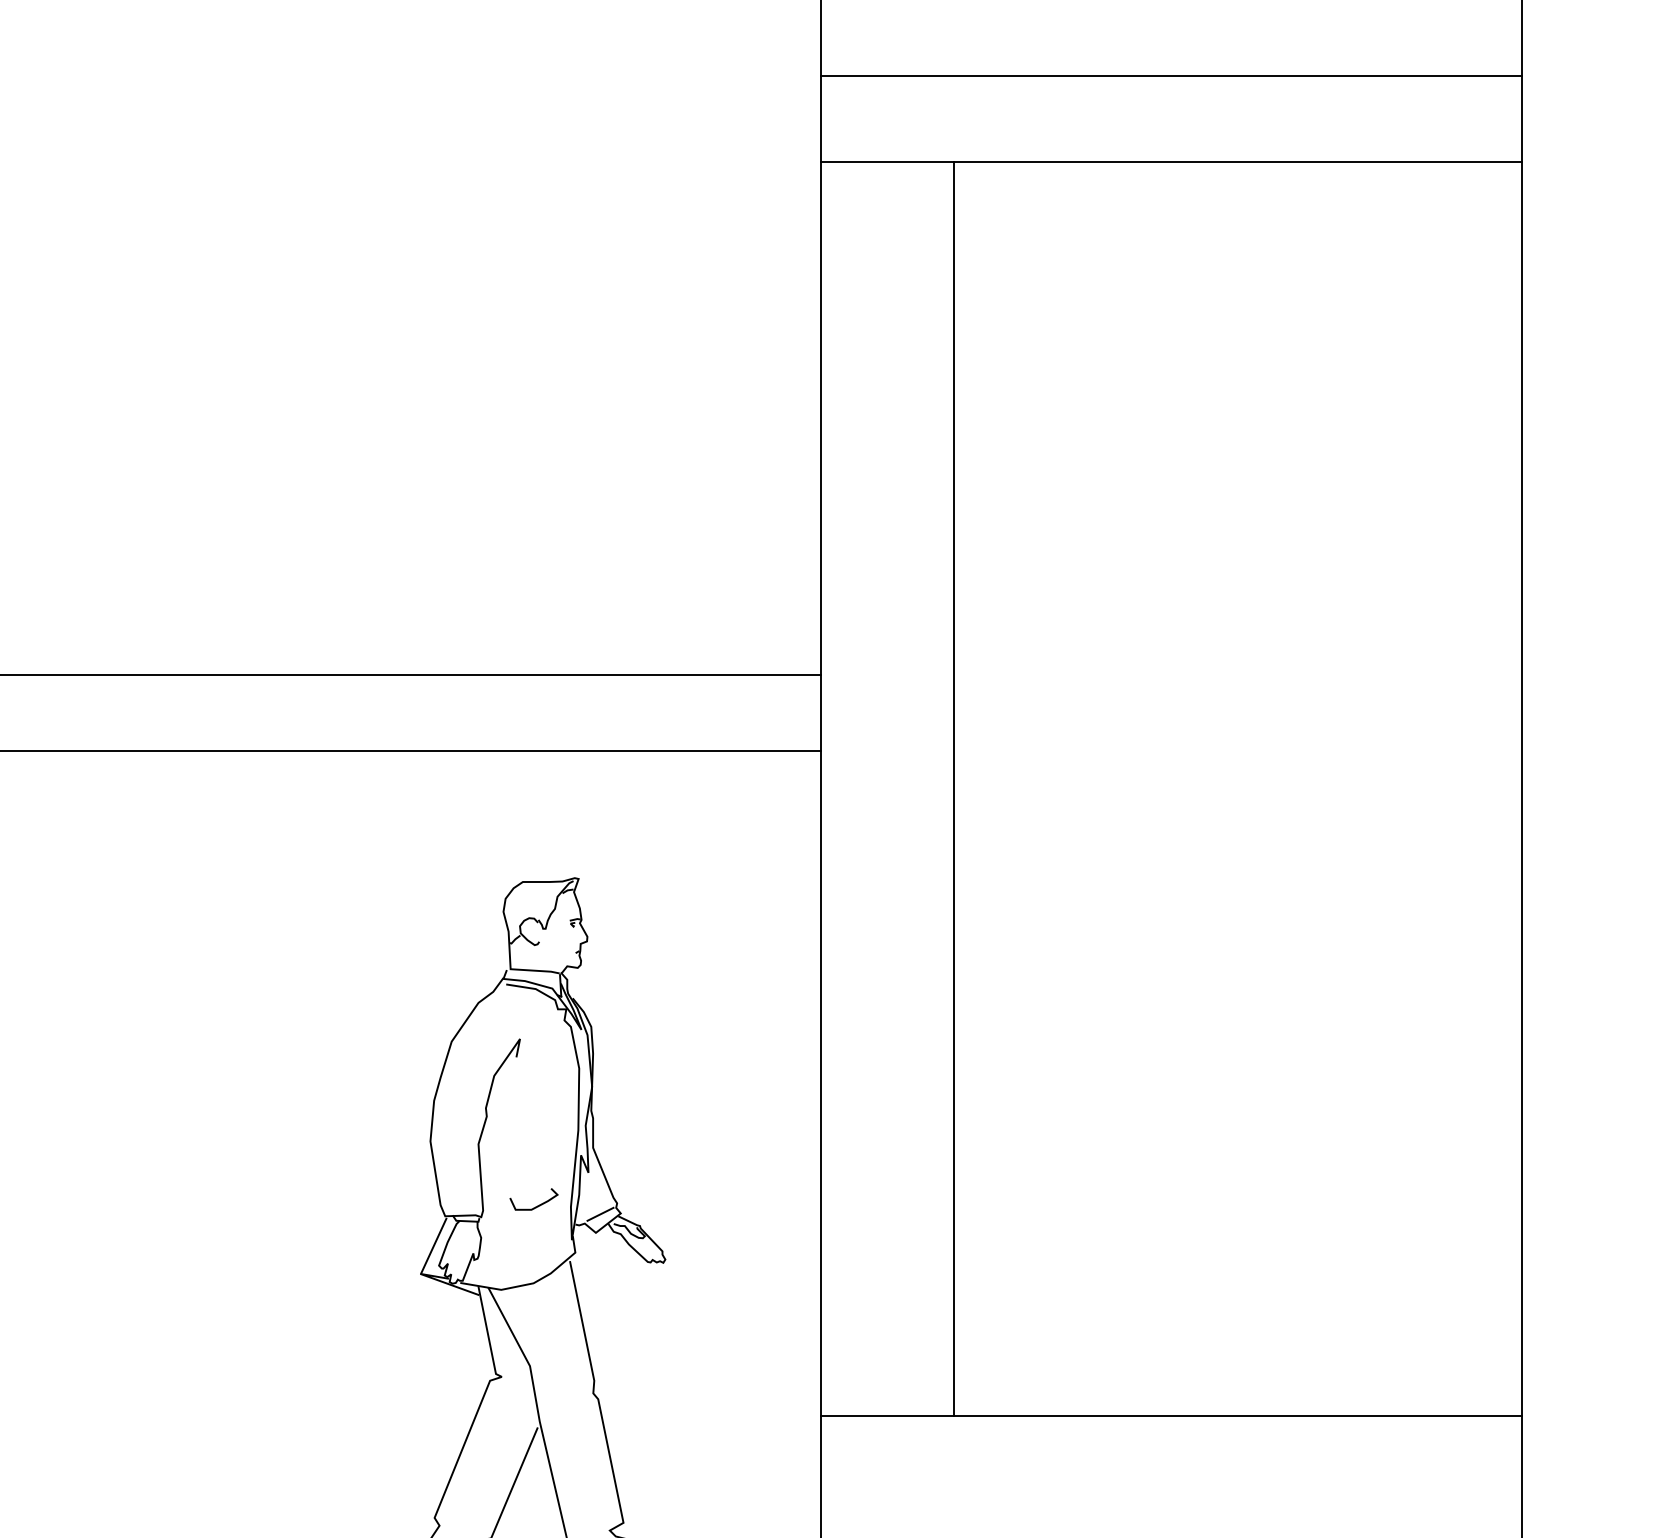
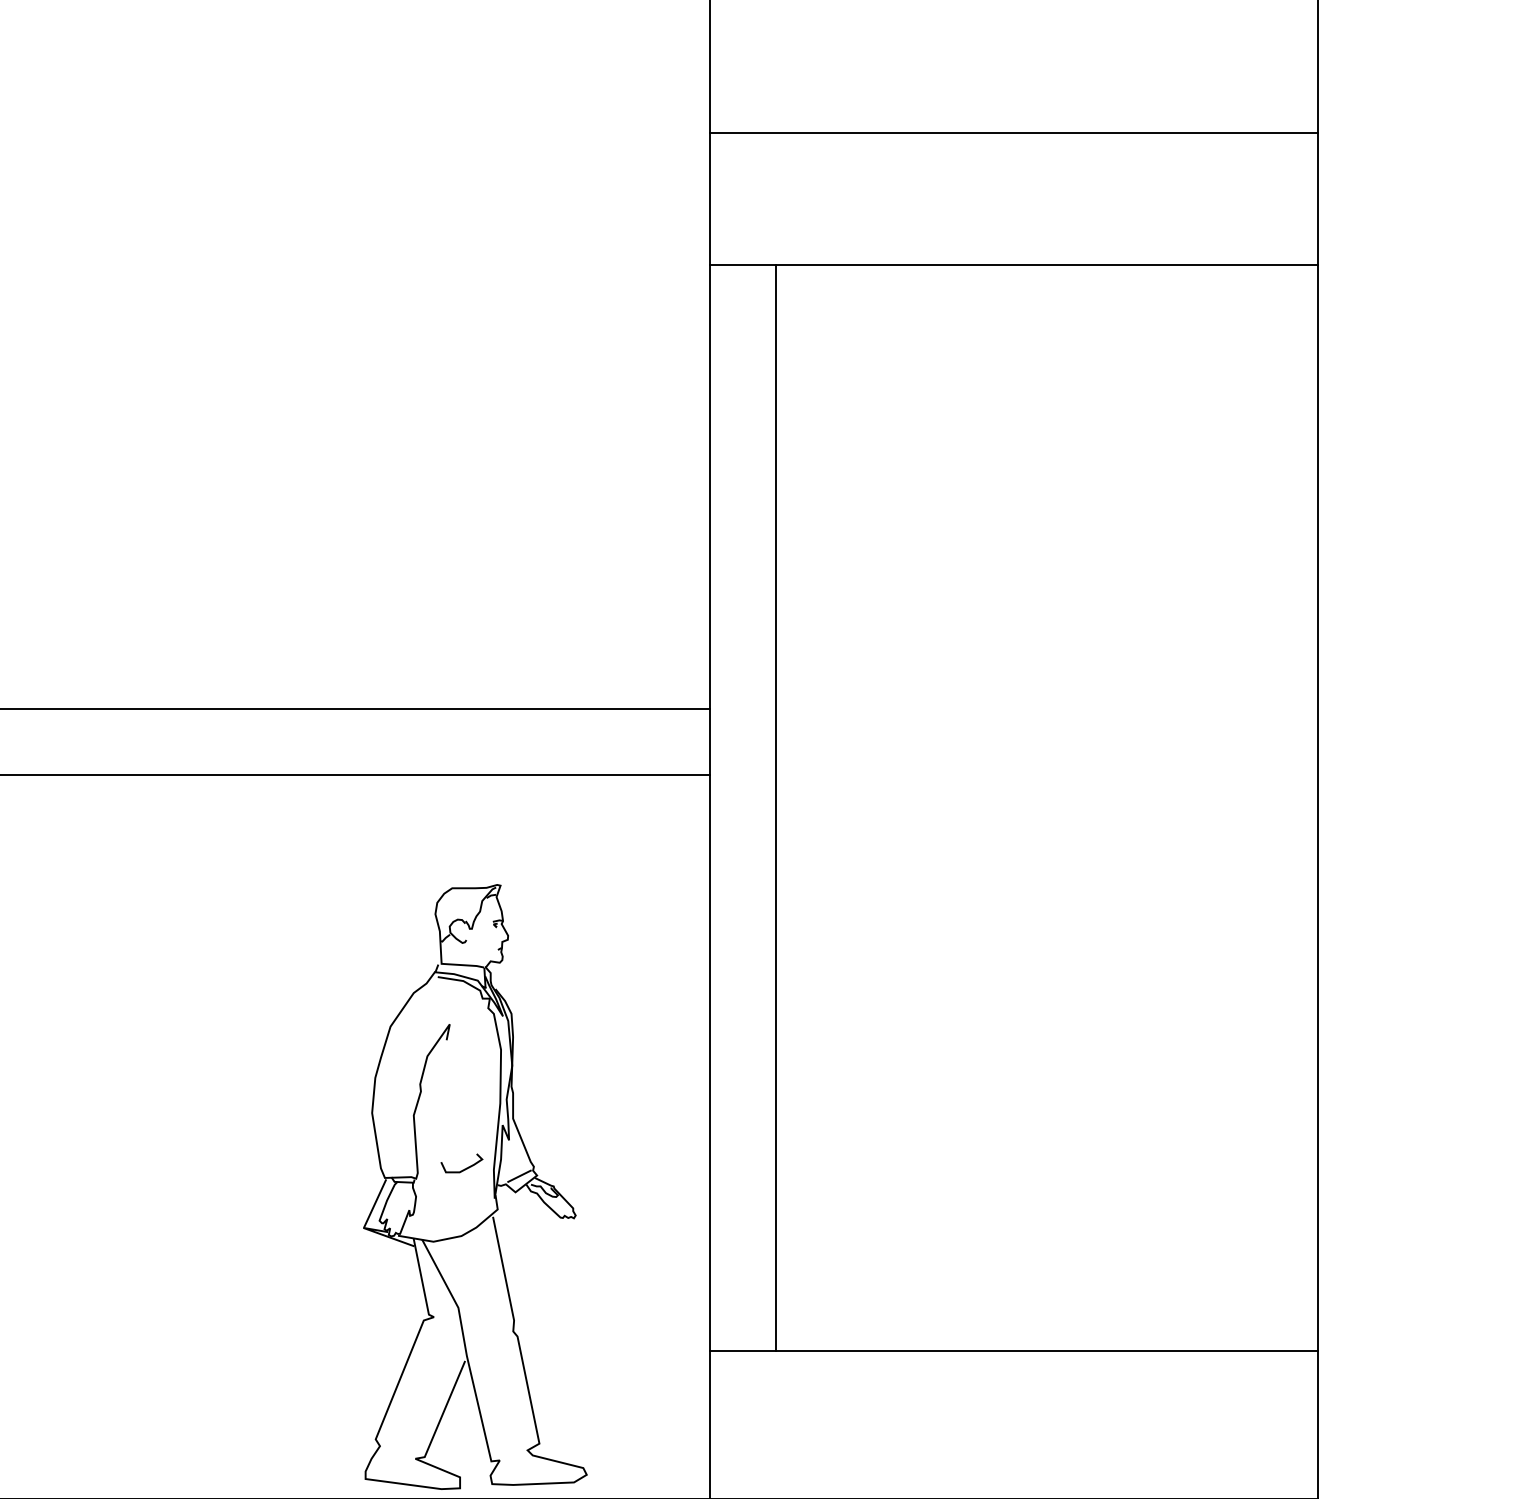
line: (1171, 76) -> (1014, 133), moved
line: (954, 788) -> (776, 807), moved

